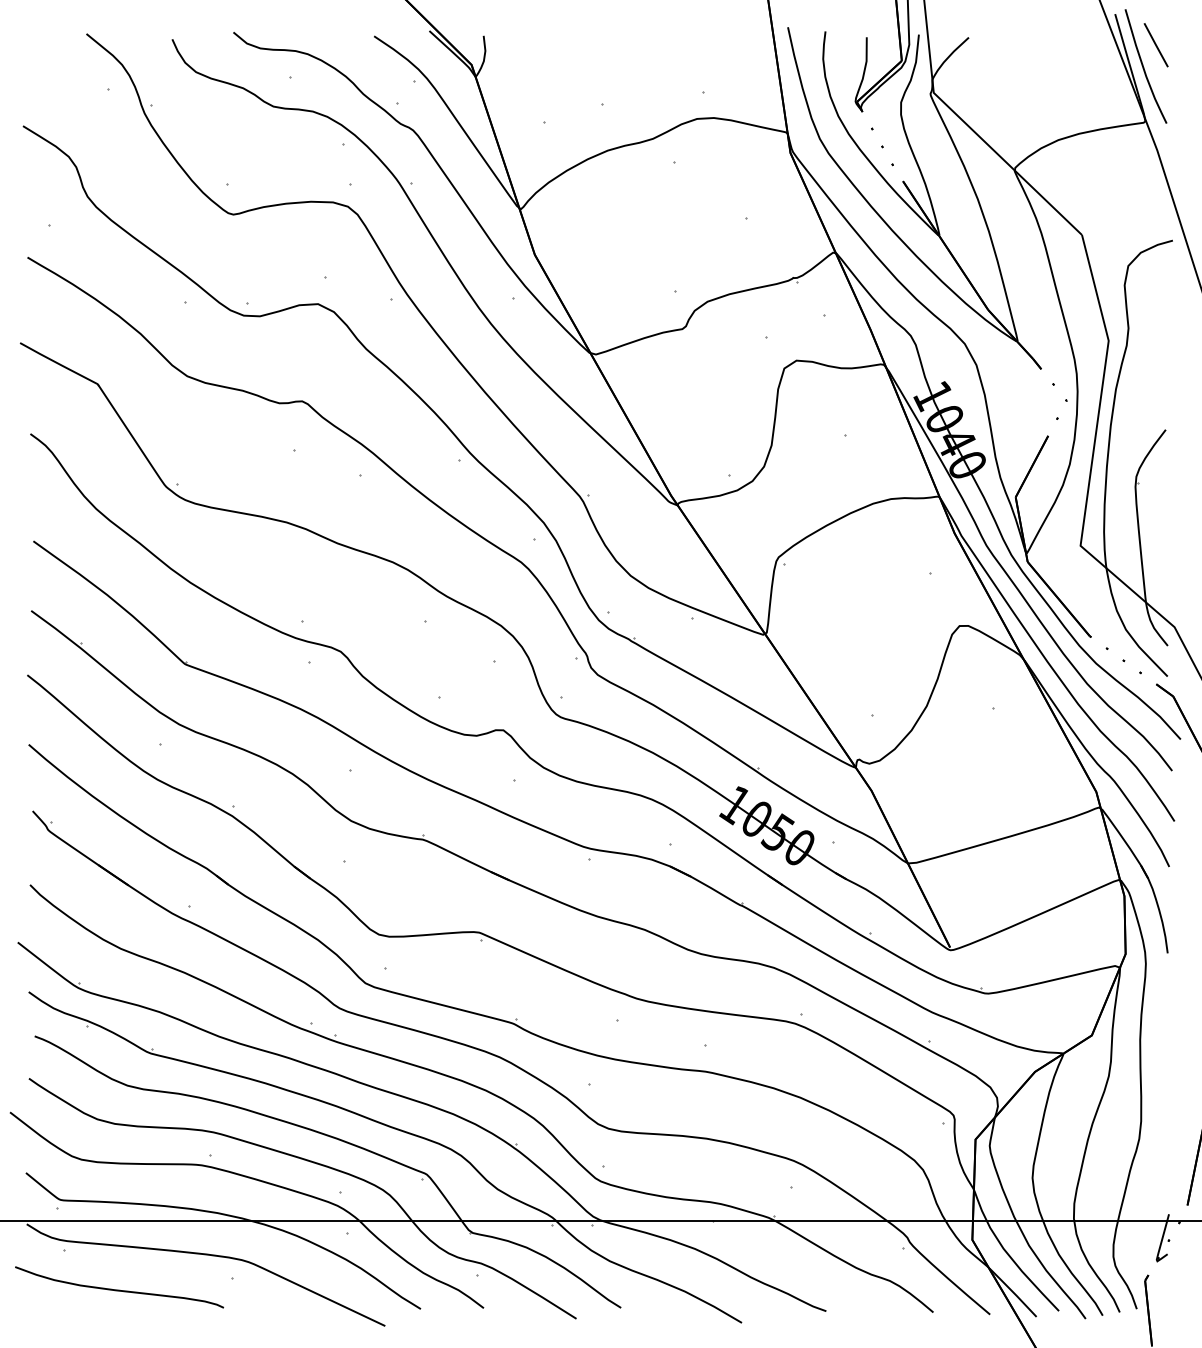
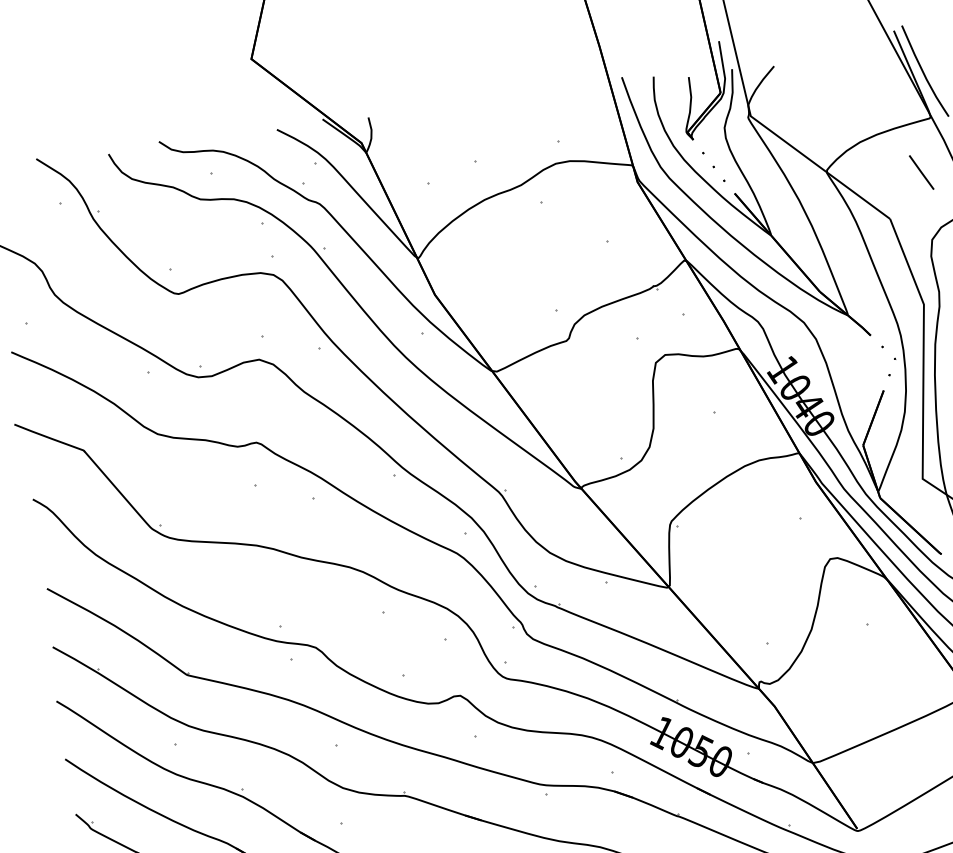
line: (1155, 45) -> (921, 172), moved

